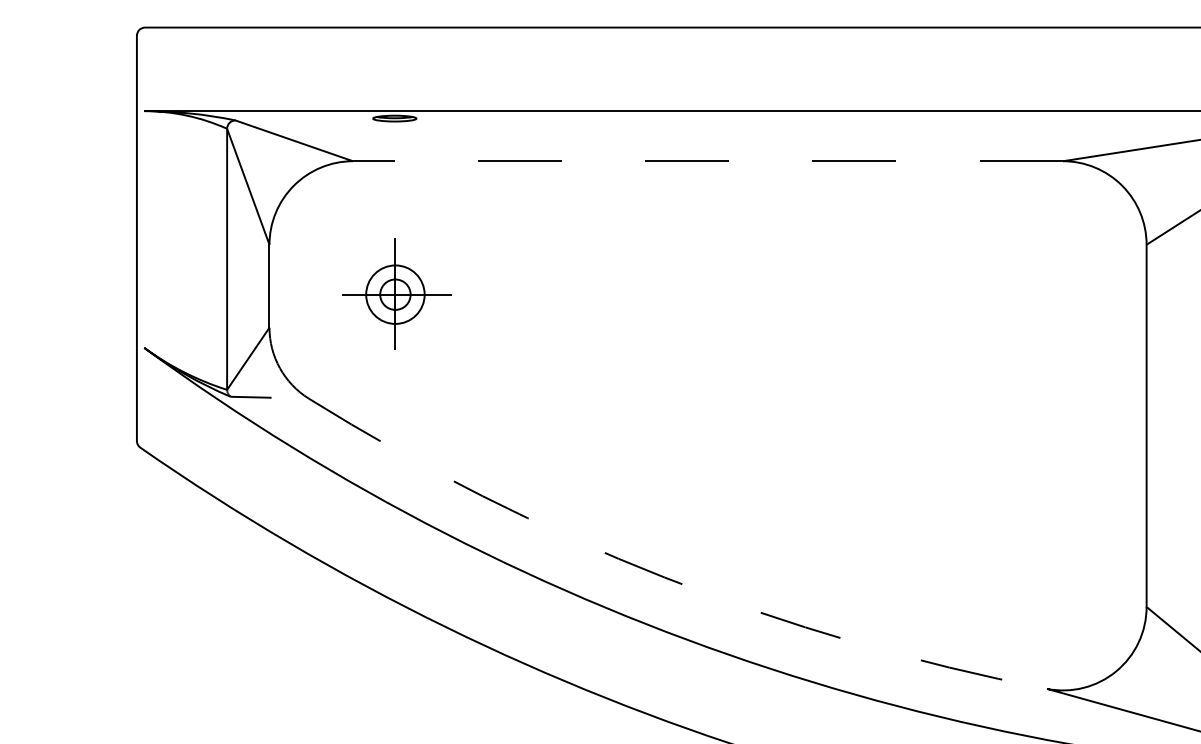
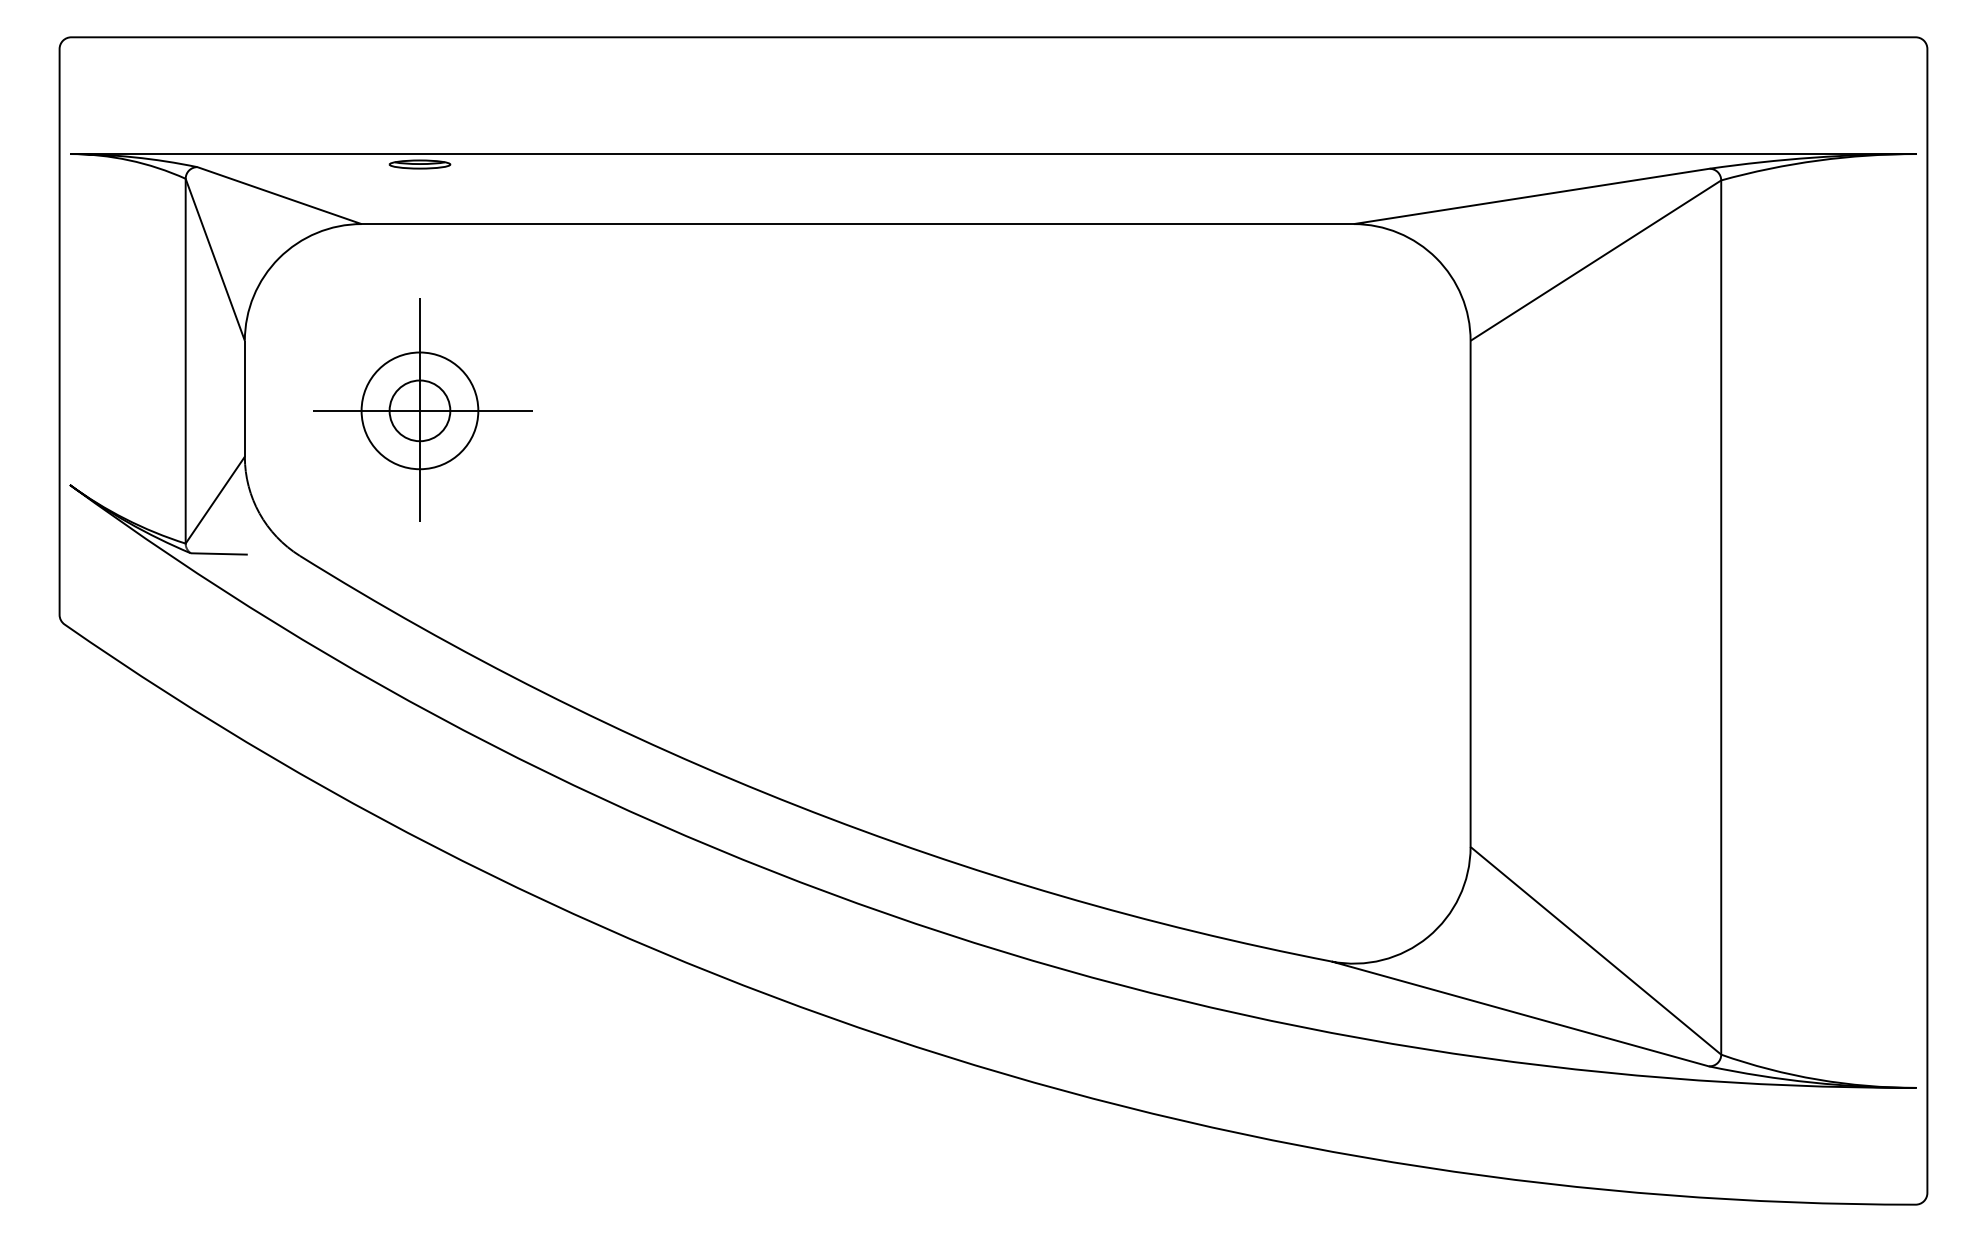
line: (707, 161) -> (857, 224), dashed -> solid
part: (396, 293) -> (422, 409), size x1.43
line: (664, 577) -> (797, 805), dashed -> solid

